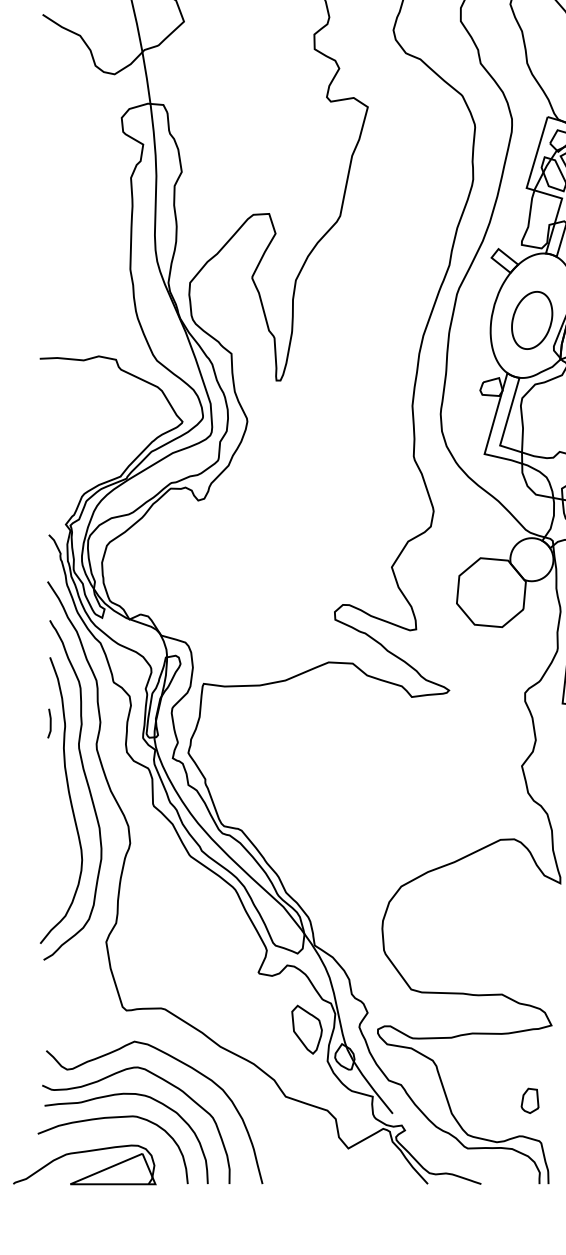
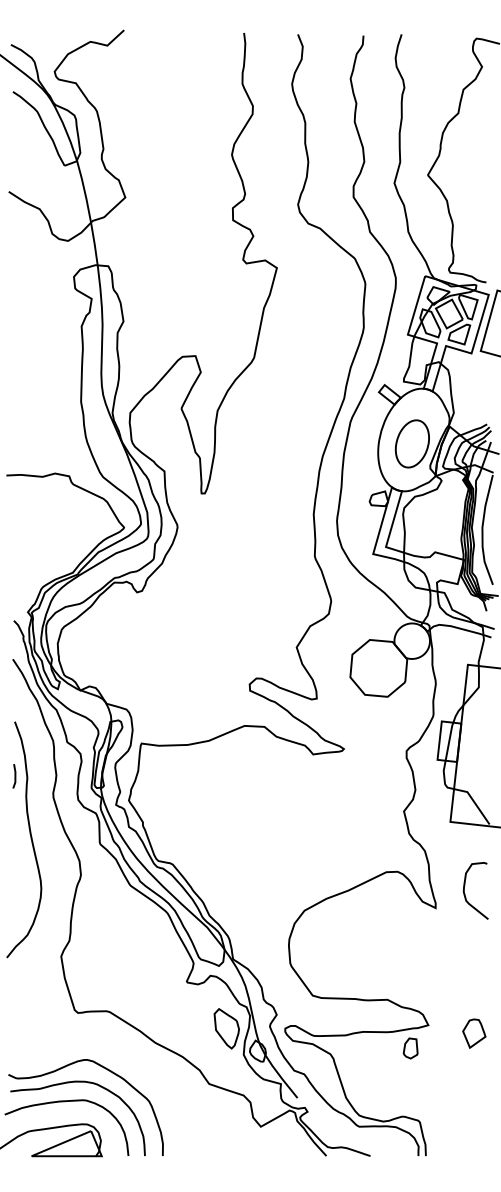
curve: (87, 786) -> (45, 828), removed
curve: (180, 1063) -> (122, 1056), removed
part: (529, 1100) -> (410, 1048), moved

